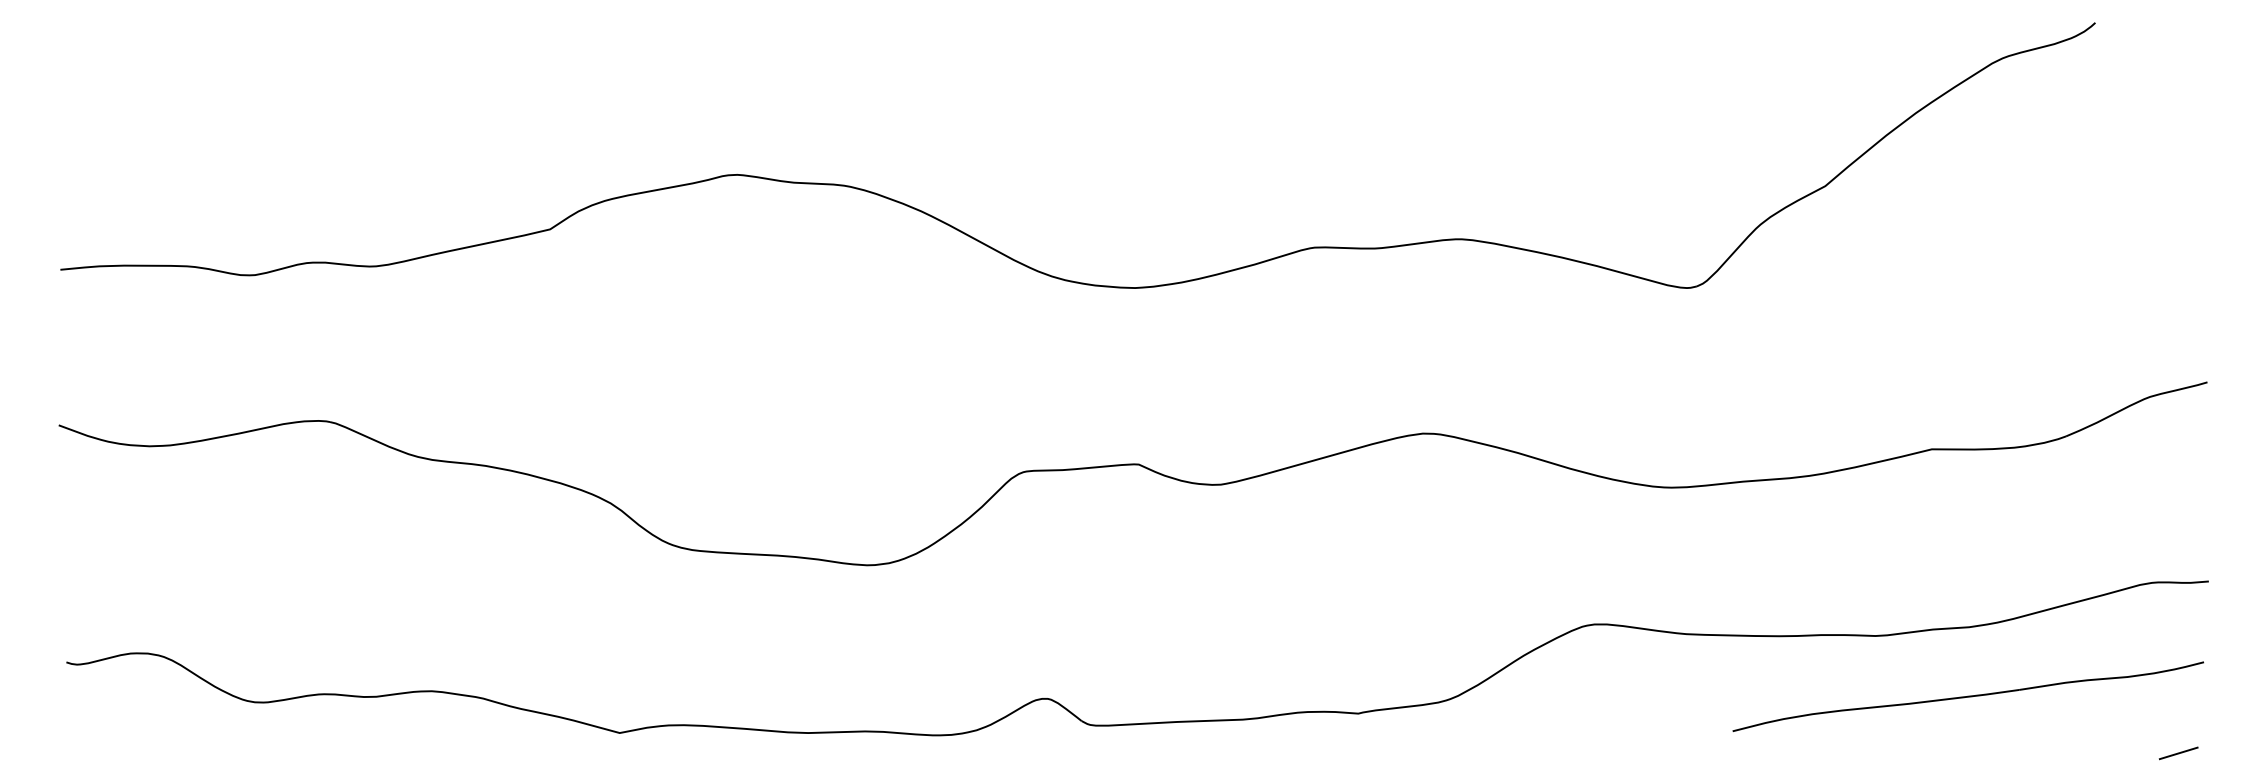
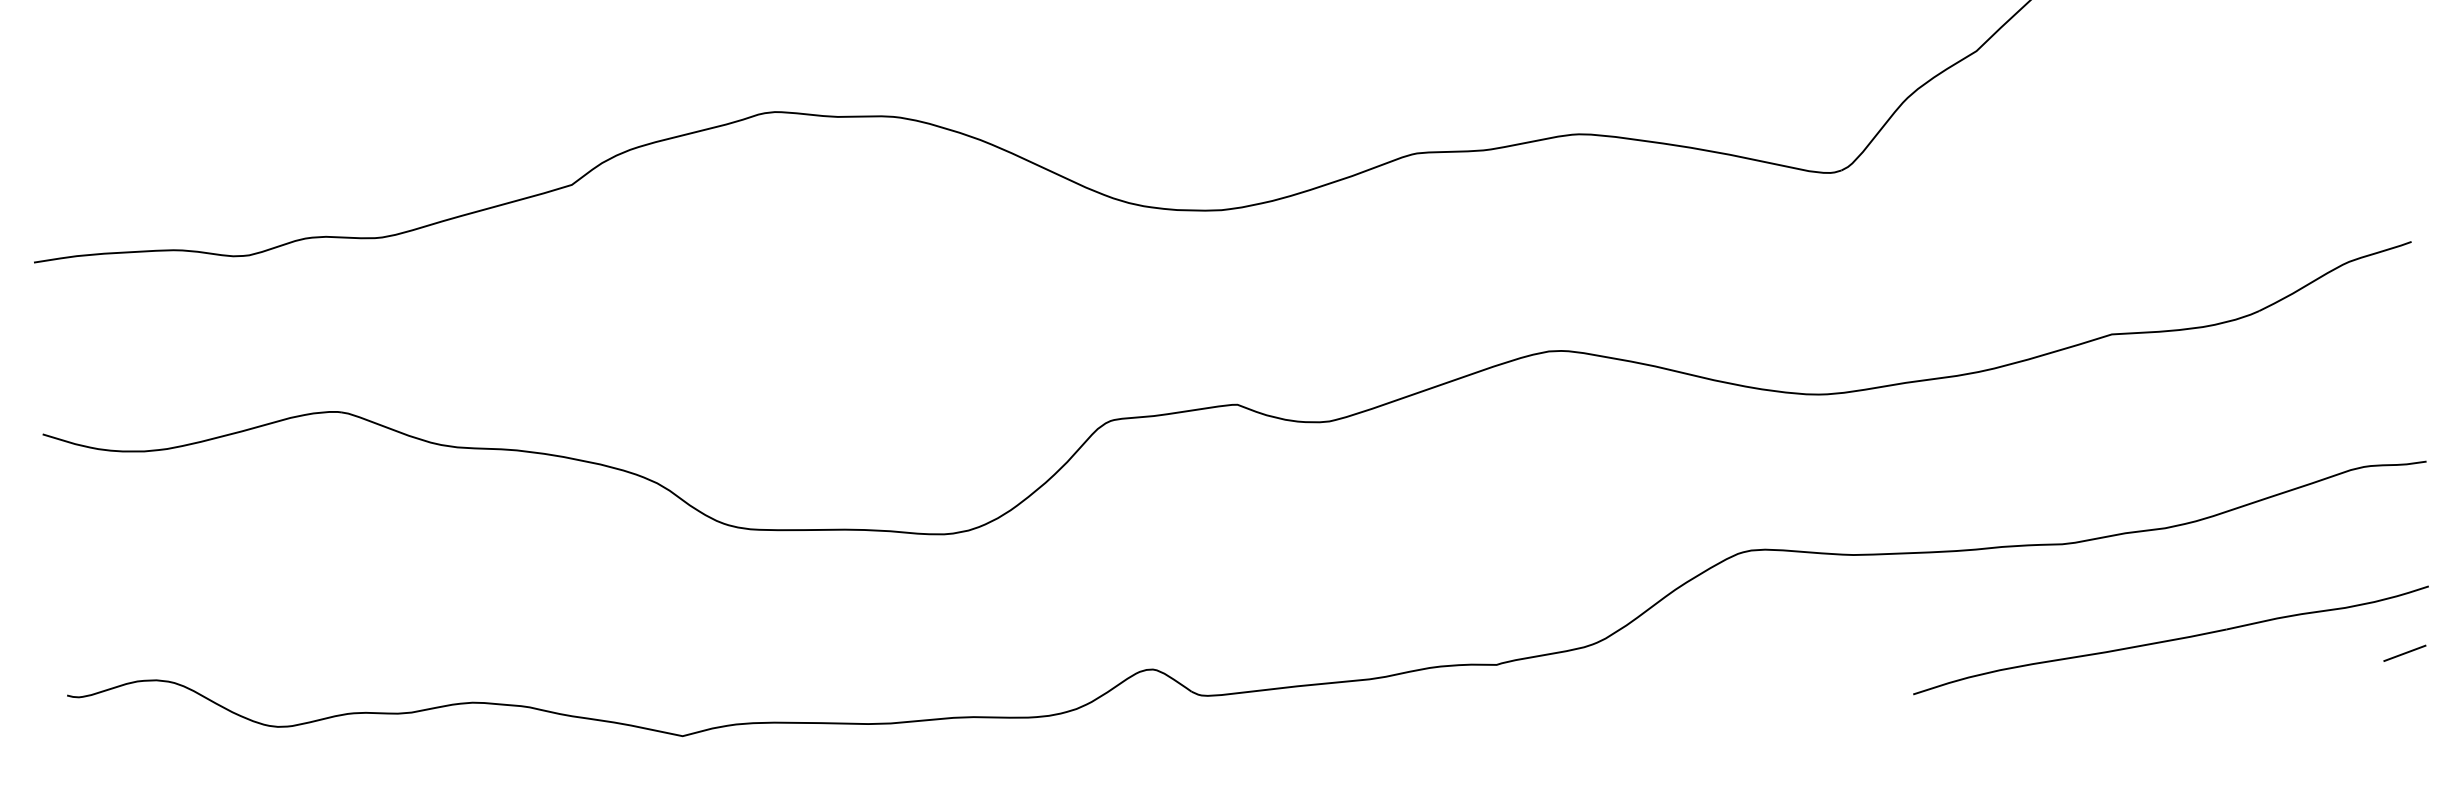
part: (1967, 696) -> (2170, 640), moved

